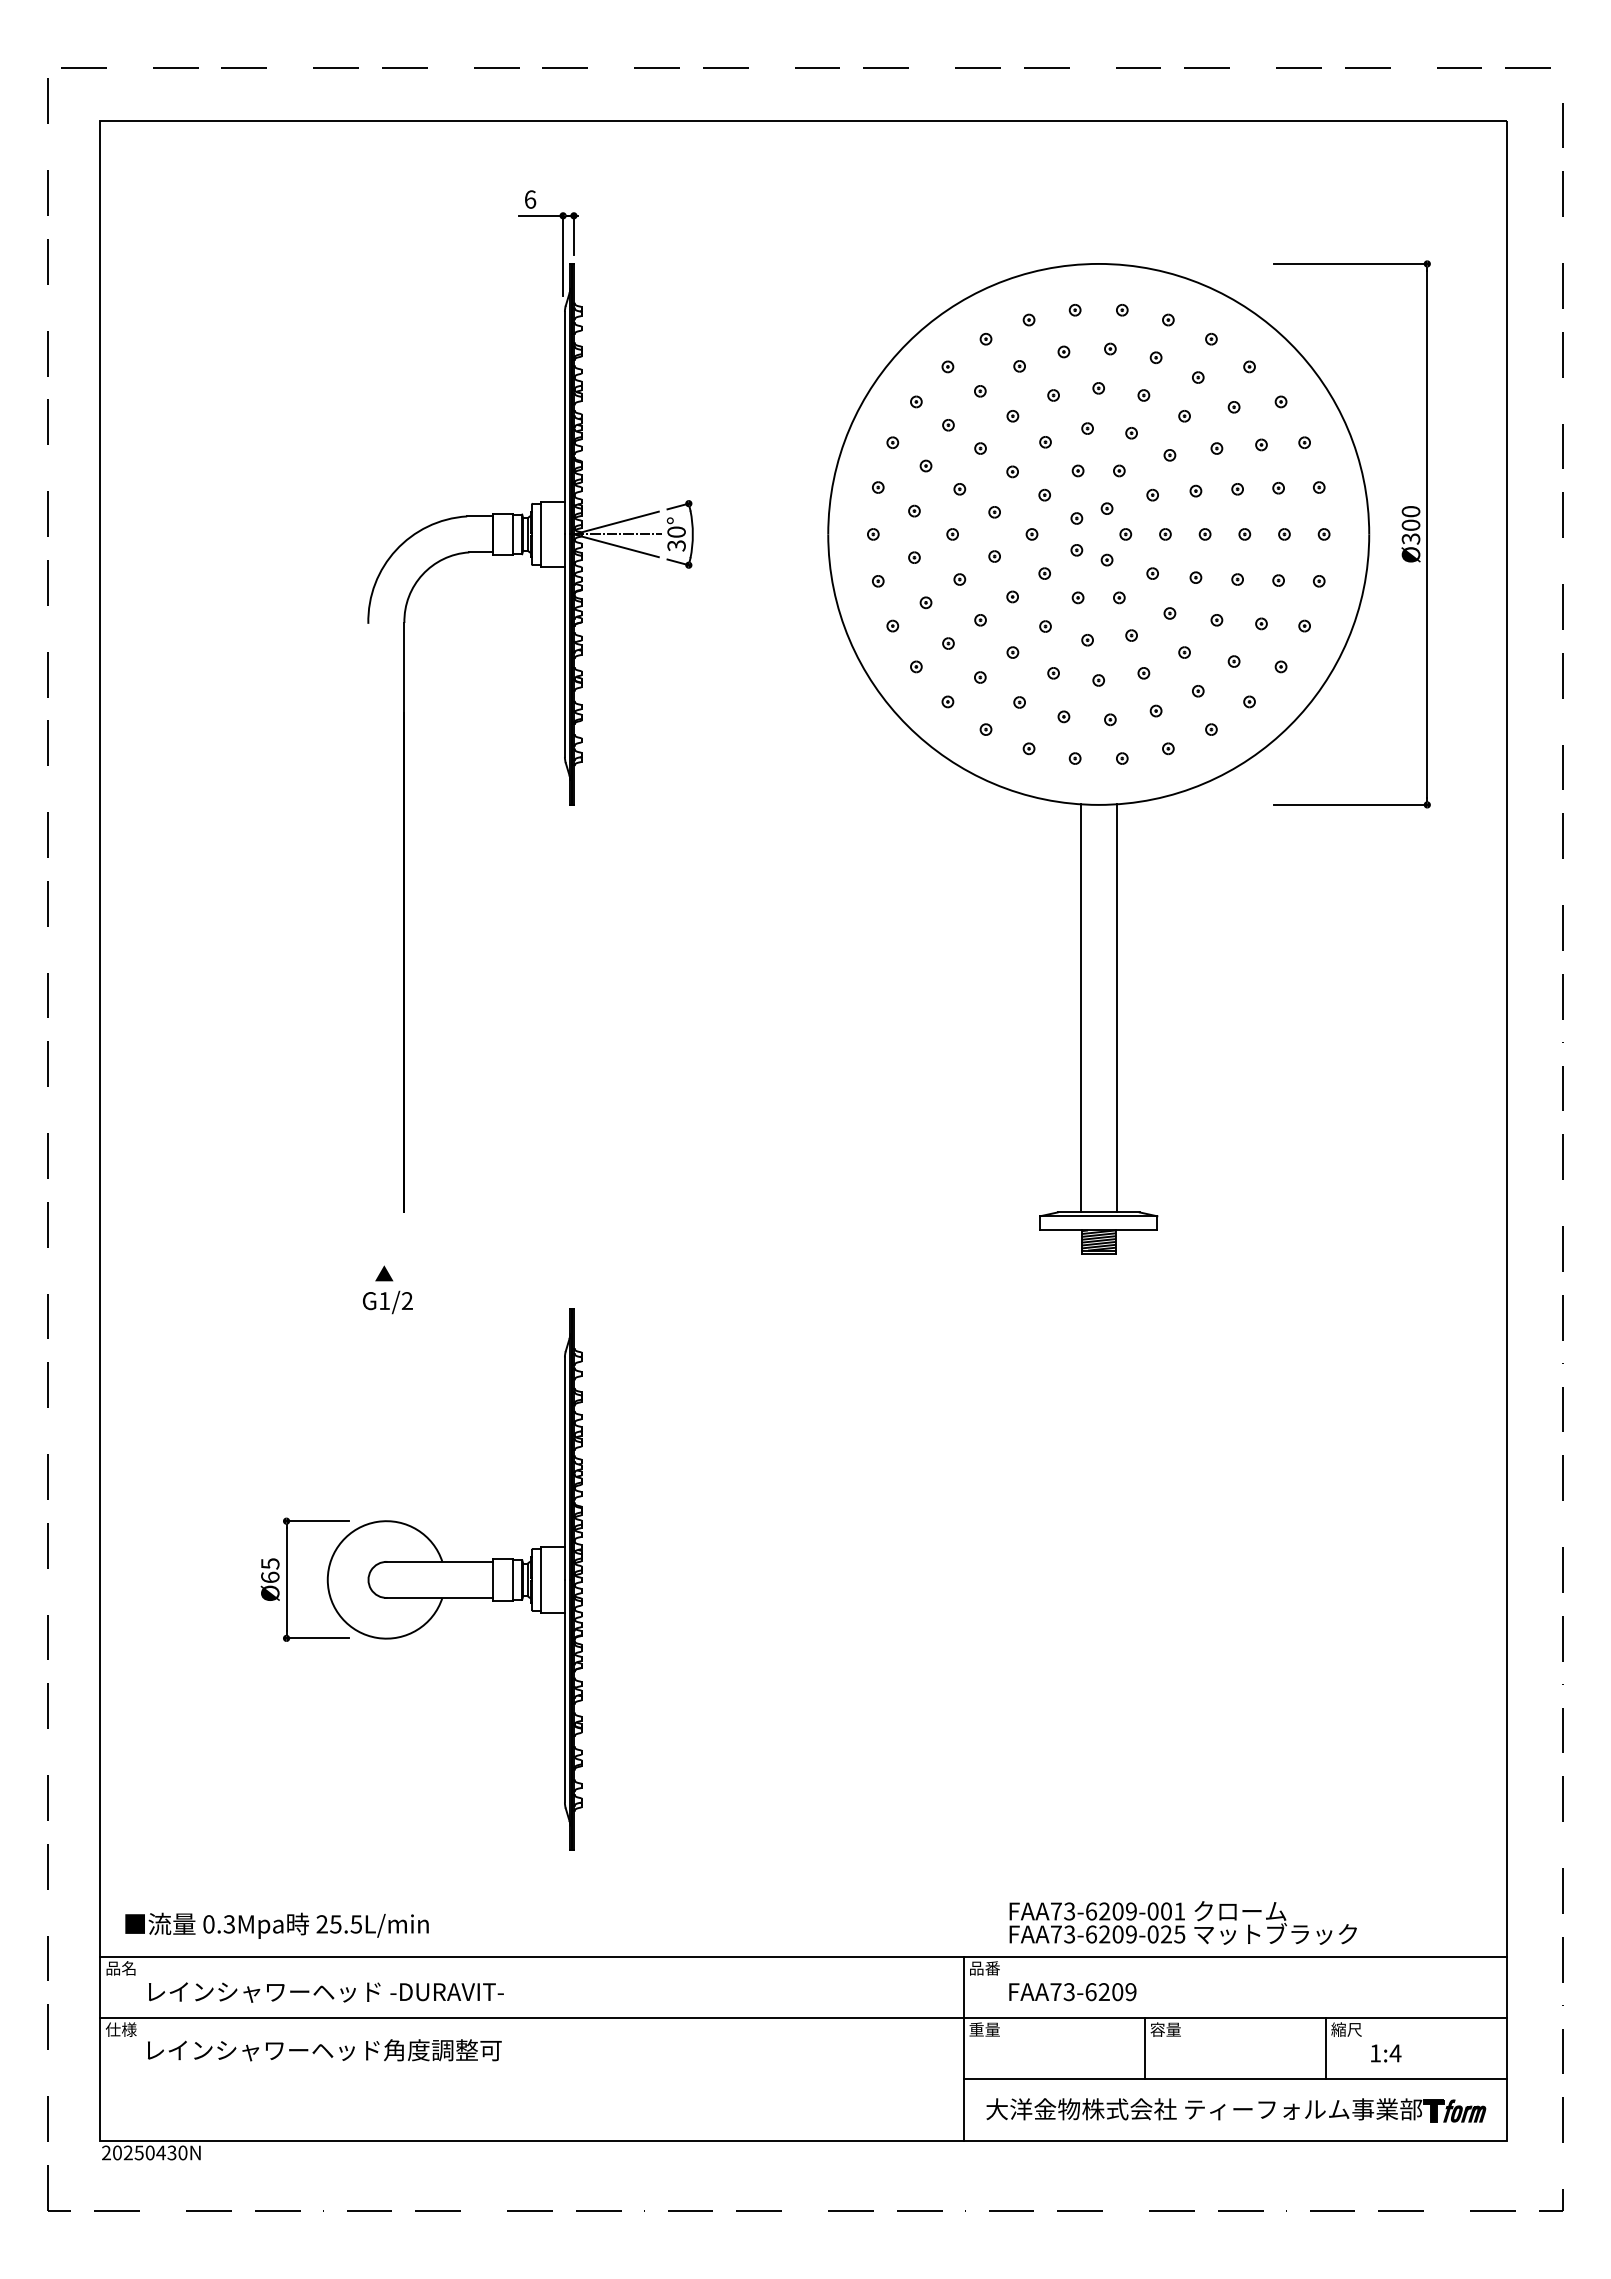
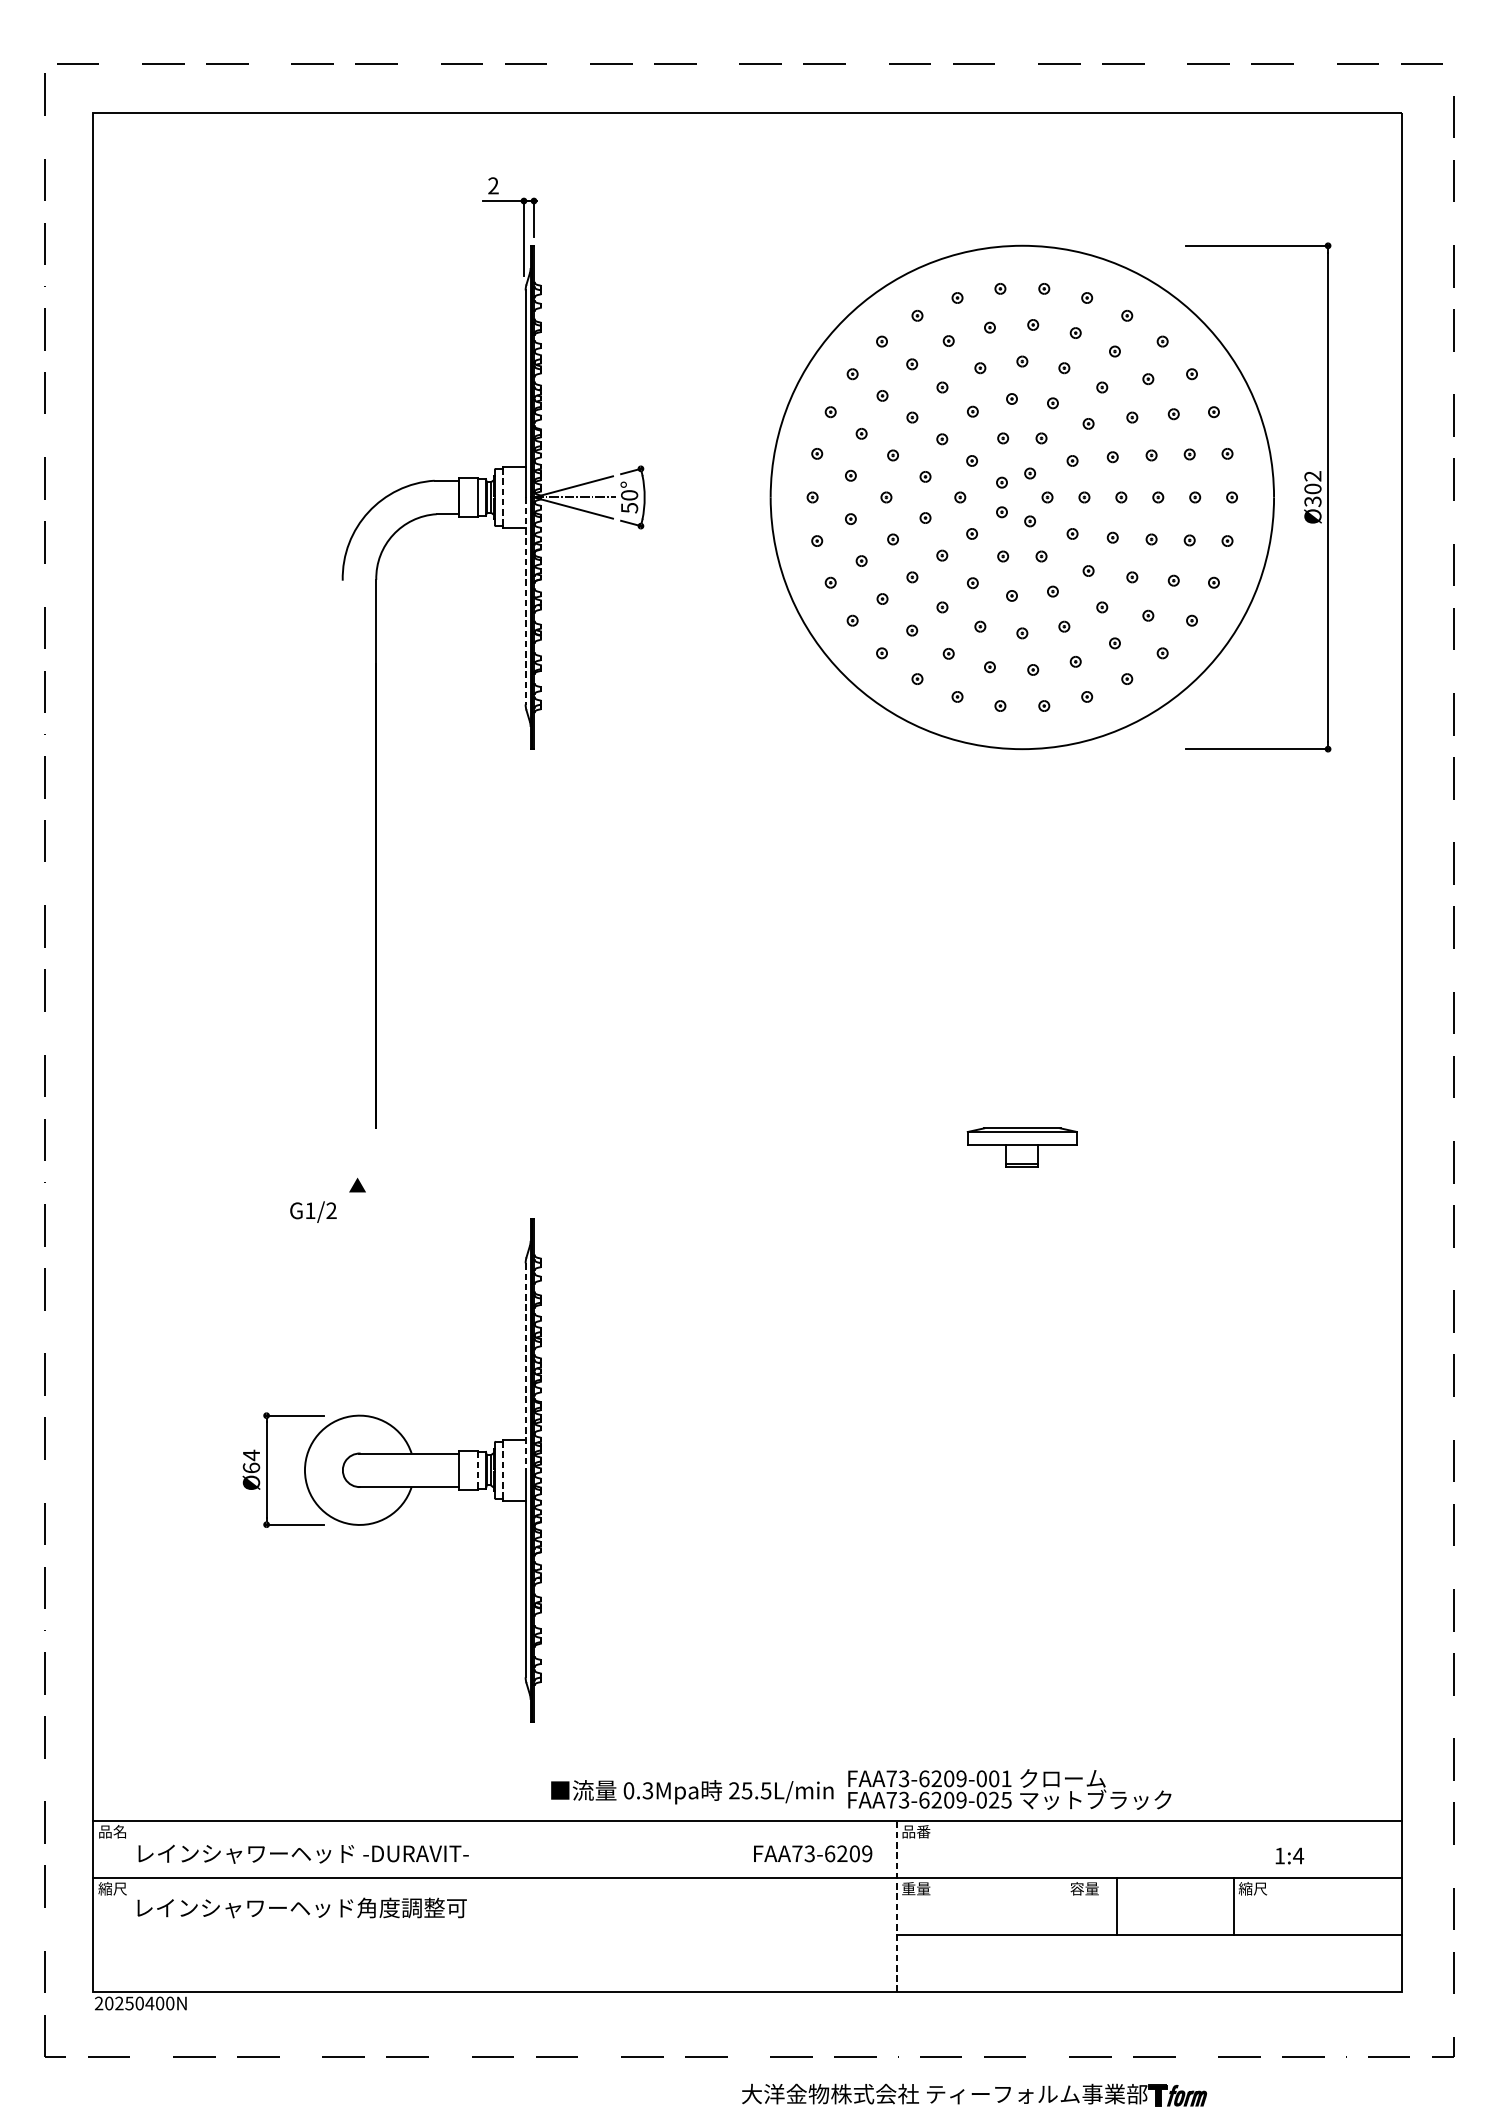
text: (530, 199) -> (493, 185), 6 -> 2
text: (1410, 511) -> (1312, 476), Ø300 -> Ø302
line: (540, 534) -> (502, 497), solid -> dashed
text: (676, 545) -> (629, 507), 30° -> 50°
line: (564, 646) -> (525, 601), solid -> dashed
line: (1080, 1008) -> (1005, 938), removed
line: (1116, 1008) -> (1038, 938), removed
hatch: (1098, 1240) -> (1022, 1154), removed
text: (387, 1302) -> (313, 1212), moved
line: (564, 1469) -> (525, 1367), solid -> dashed
text: (270, 1563) -> (251, 1455), Ø65 -> Ø64
line: (513, 1579) -> (477, 1469), solid -> dashed
line: (540, 1579) -> (502, 1469), solid -> dashed
text: (1182, 1922) -> (1009, 1789), moved
text: (276, 1925) -> (691, 1791), moved
text: (1072, 1992) -> (812, 1854), moved
text: (120, 2029) -> (112, 1888), 仕様 -> 縮尺
line: (963, 2048) -> (896, 1906), solid -> dashed
line: (1144, 2048) -> (1117, 1906), moved
text: (1386, 2053) -> (1290, 1856), moved
part: (1236, 2110) -> (974, 2095), moved
text: (171, 2152) -> (159, 2003), 20250430N -> 20250400N

